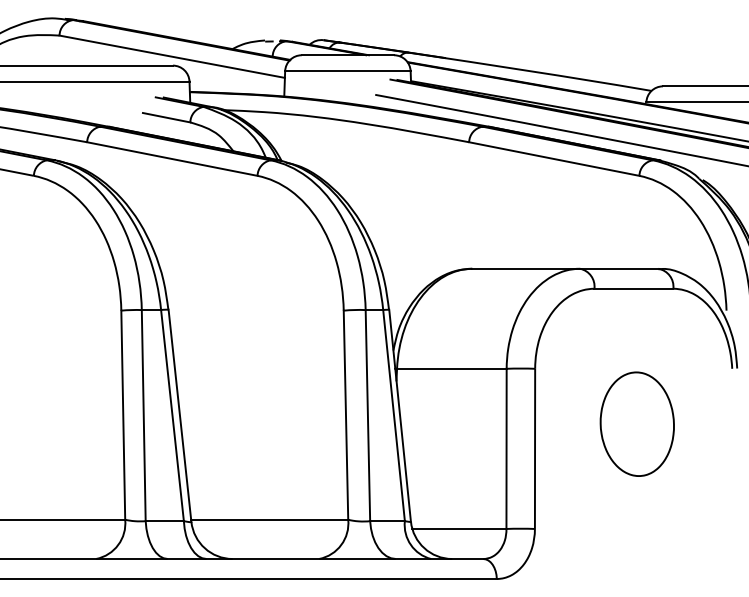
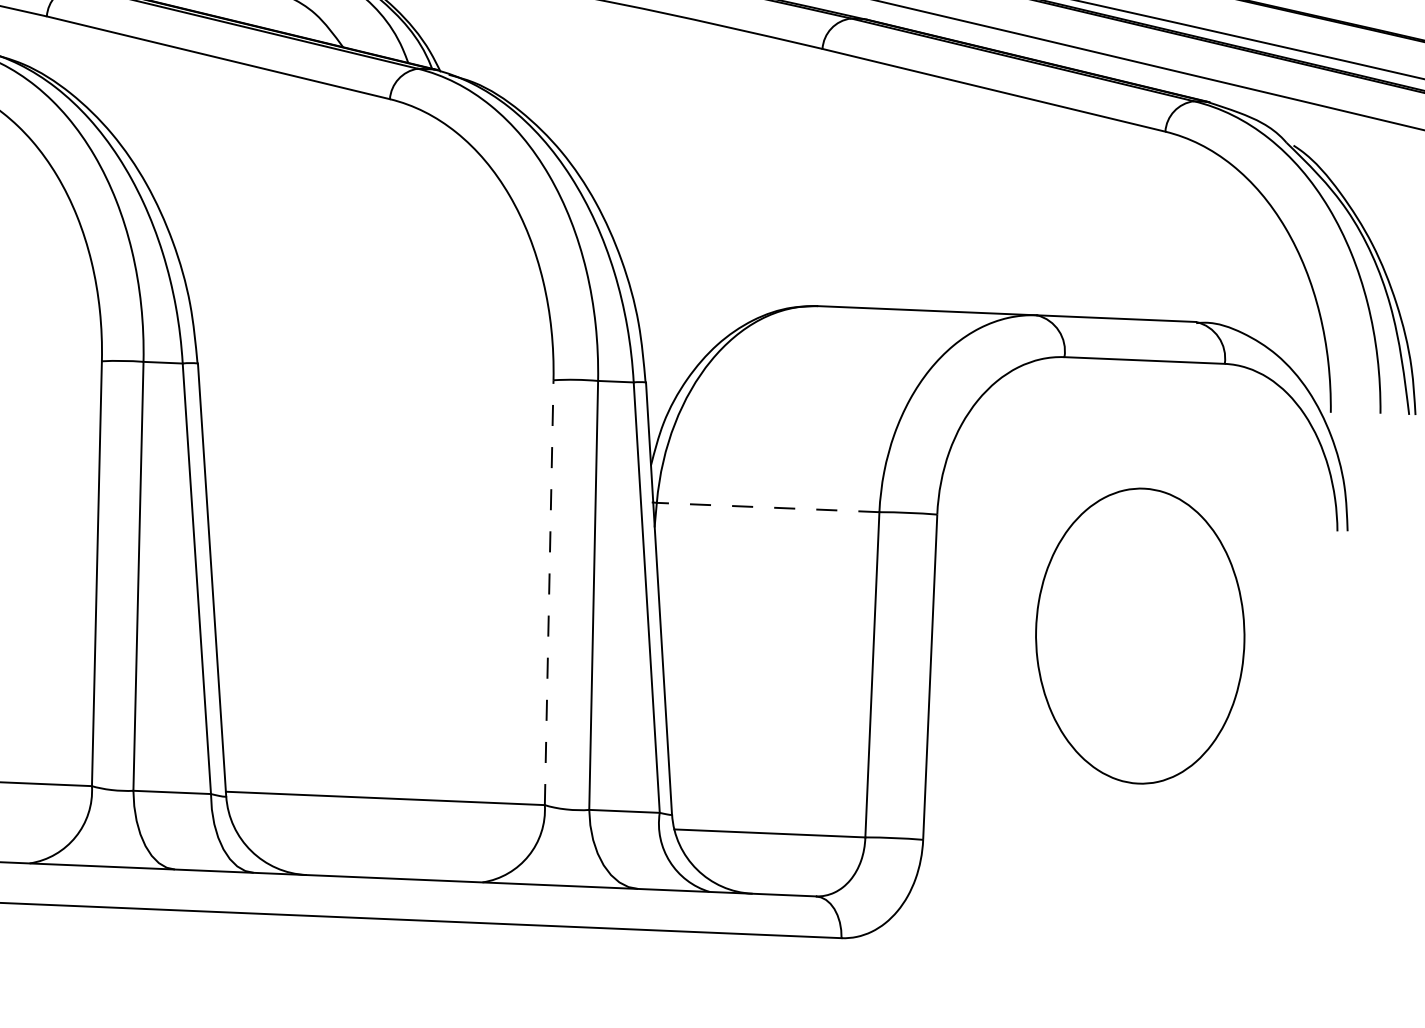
line: (451, 368) -> (767, 506), solid -> dashed
line: (345, 415) -> (548, 593), solid -> dashed
part: (636, 423) -> (1138, 634), size x1.4

